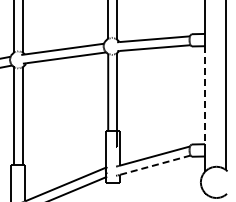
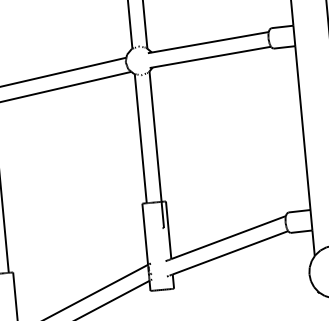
line: (204, 95) -> (302, 128), dashed -> solid
line: (155, 165) -> (231, 253), dashed -> solid

